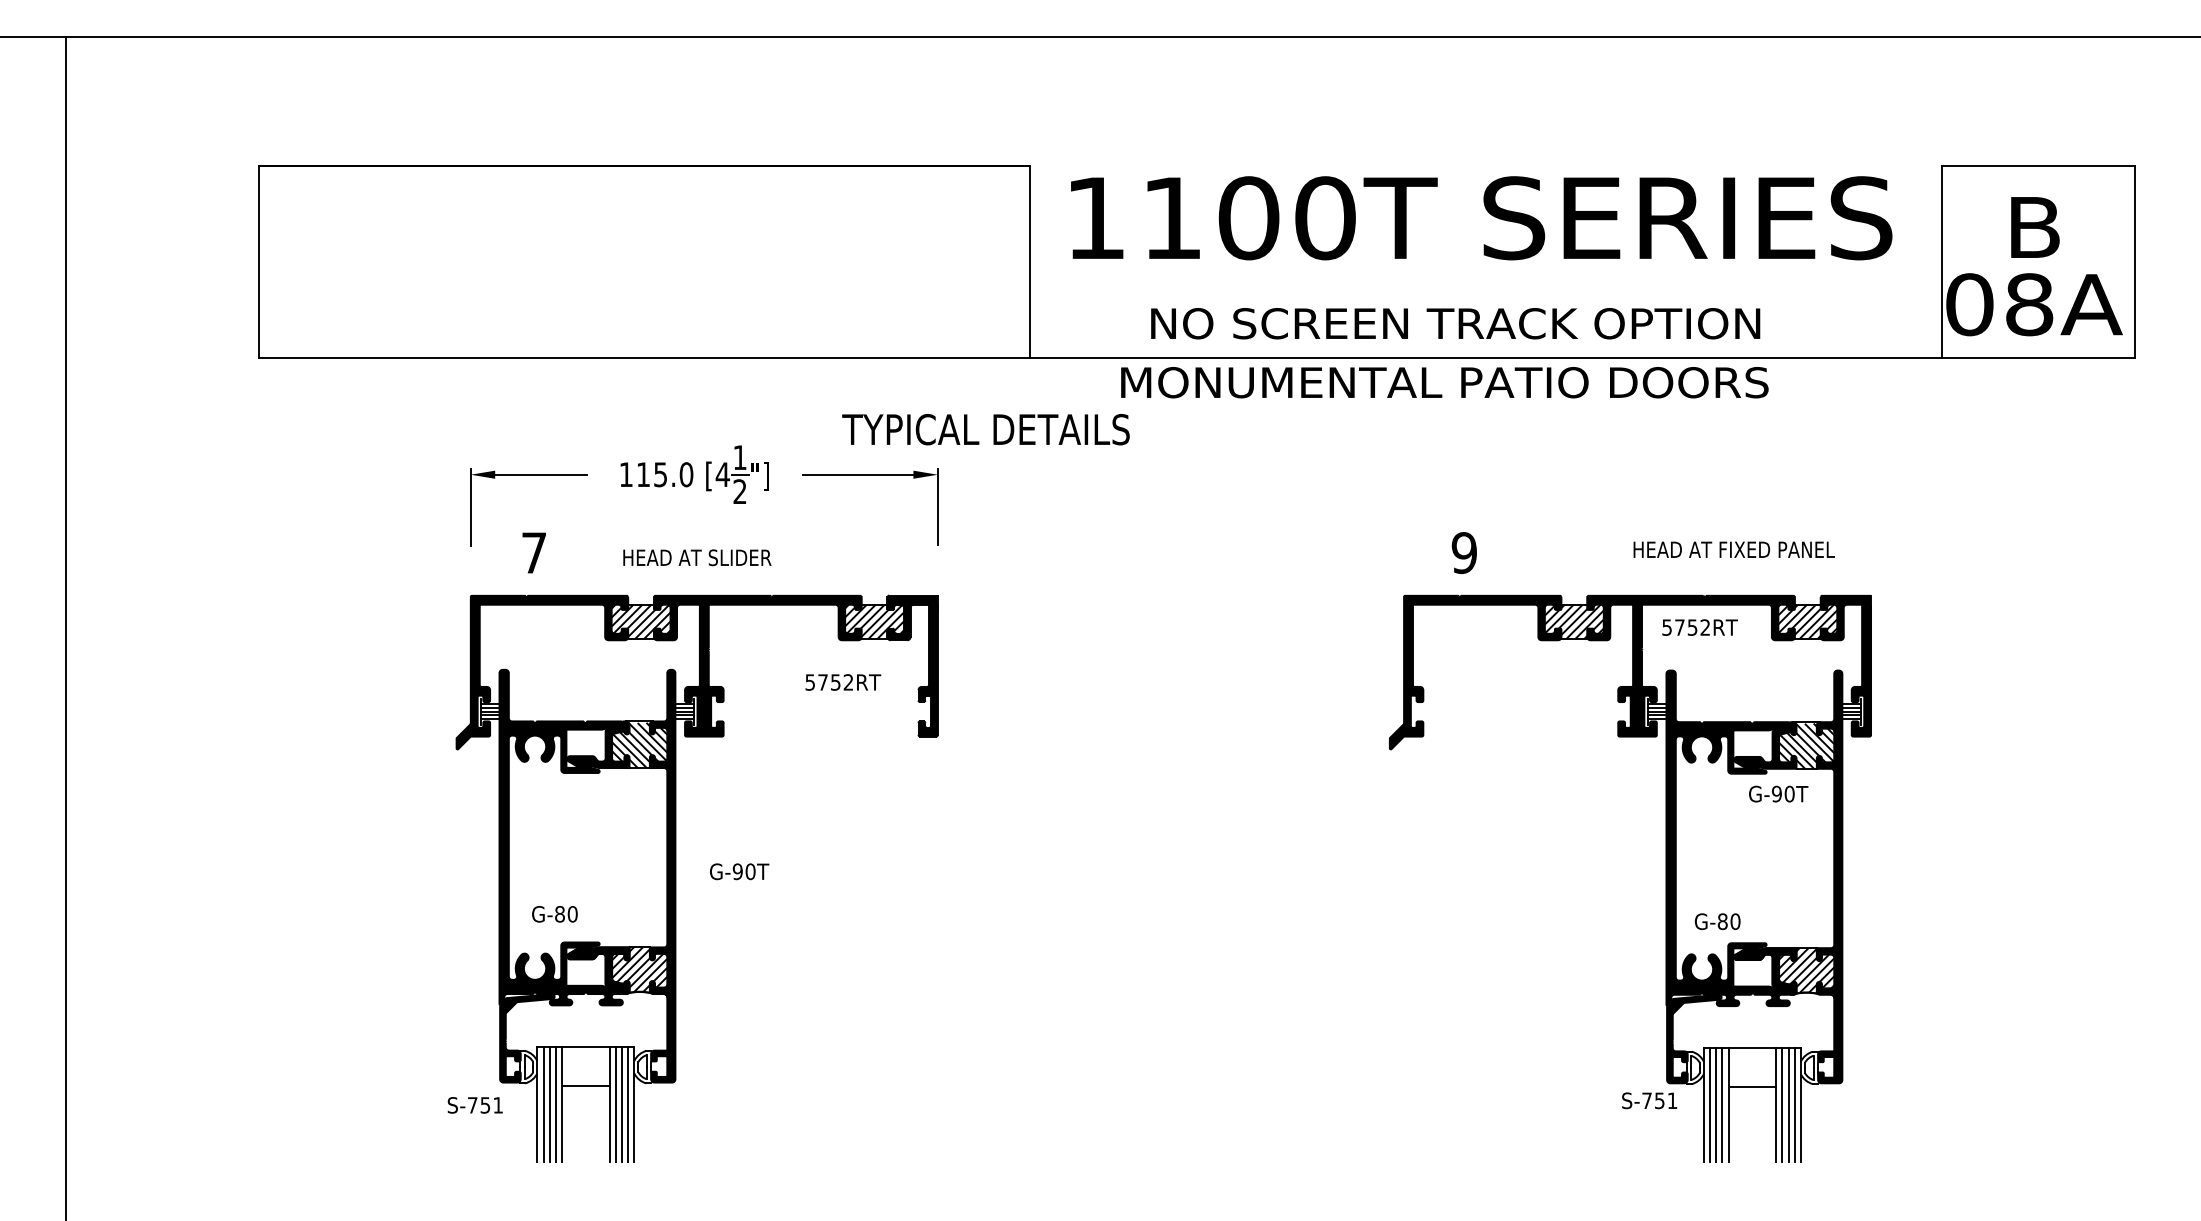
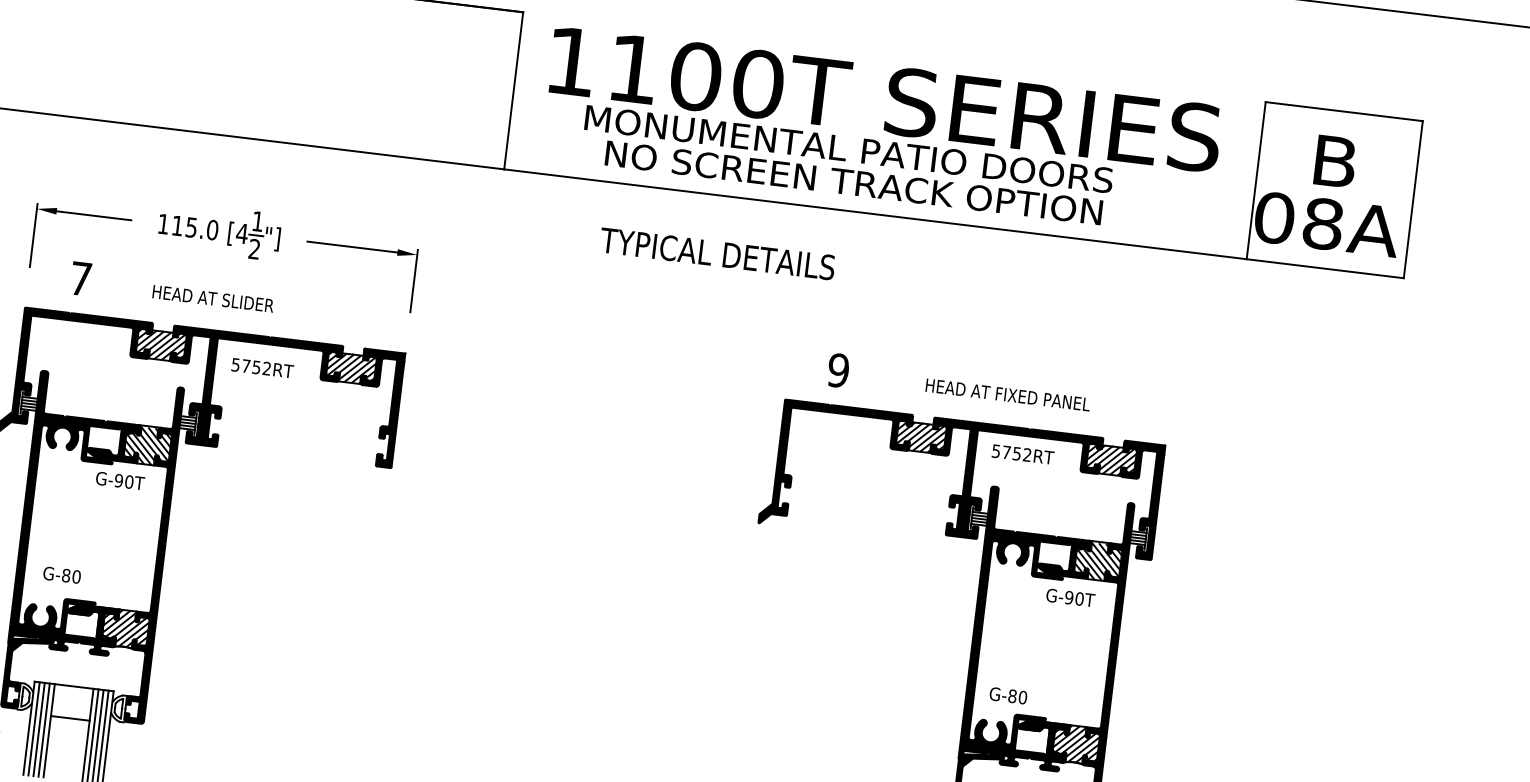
text: (1444, 382) -> (848, 149), moved
text: (985, 429) -> (717, 253), moved
text: (1733, 549) -> (1007, 394), moved
text: (843, 682) -> (262, 368), moved
text: (739, 871) -> (120, 480), moved

